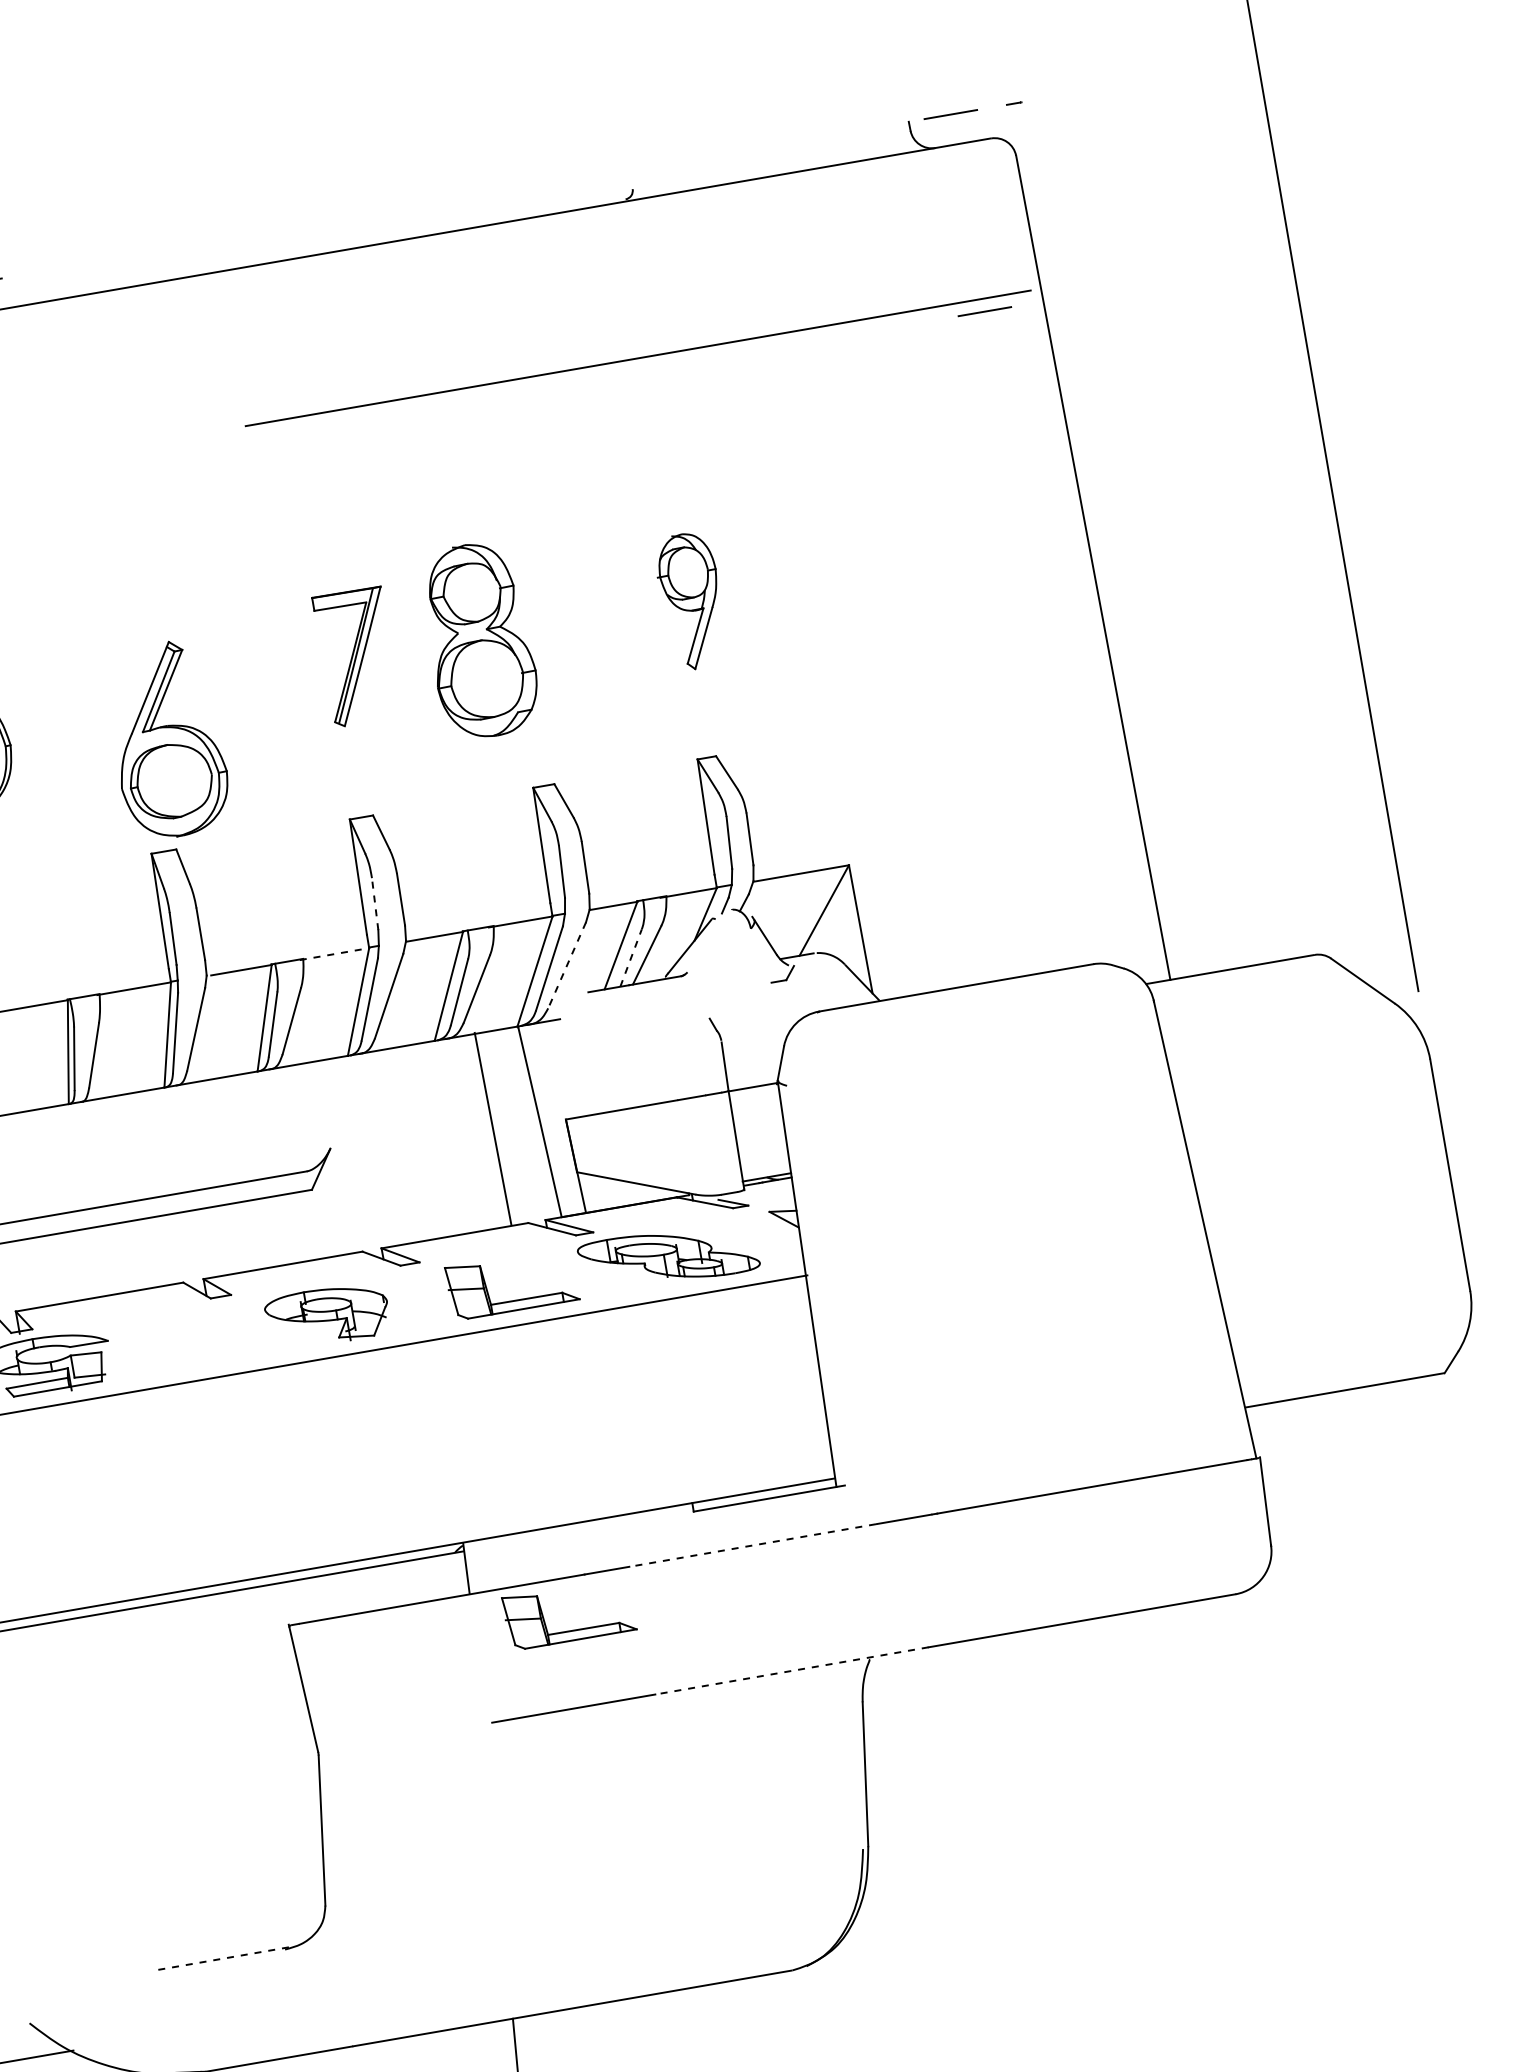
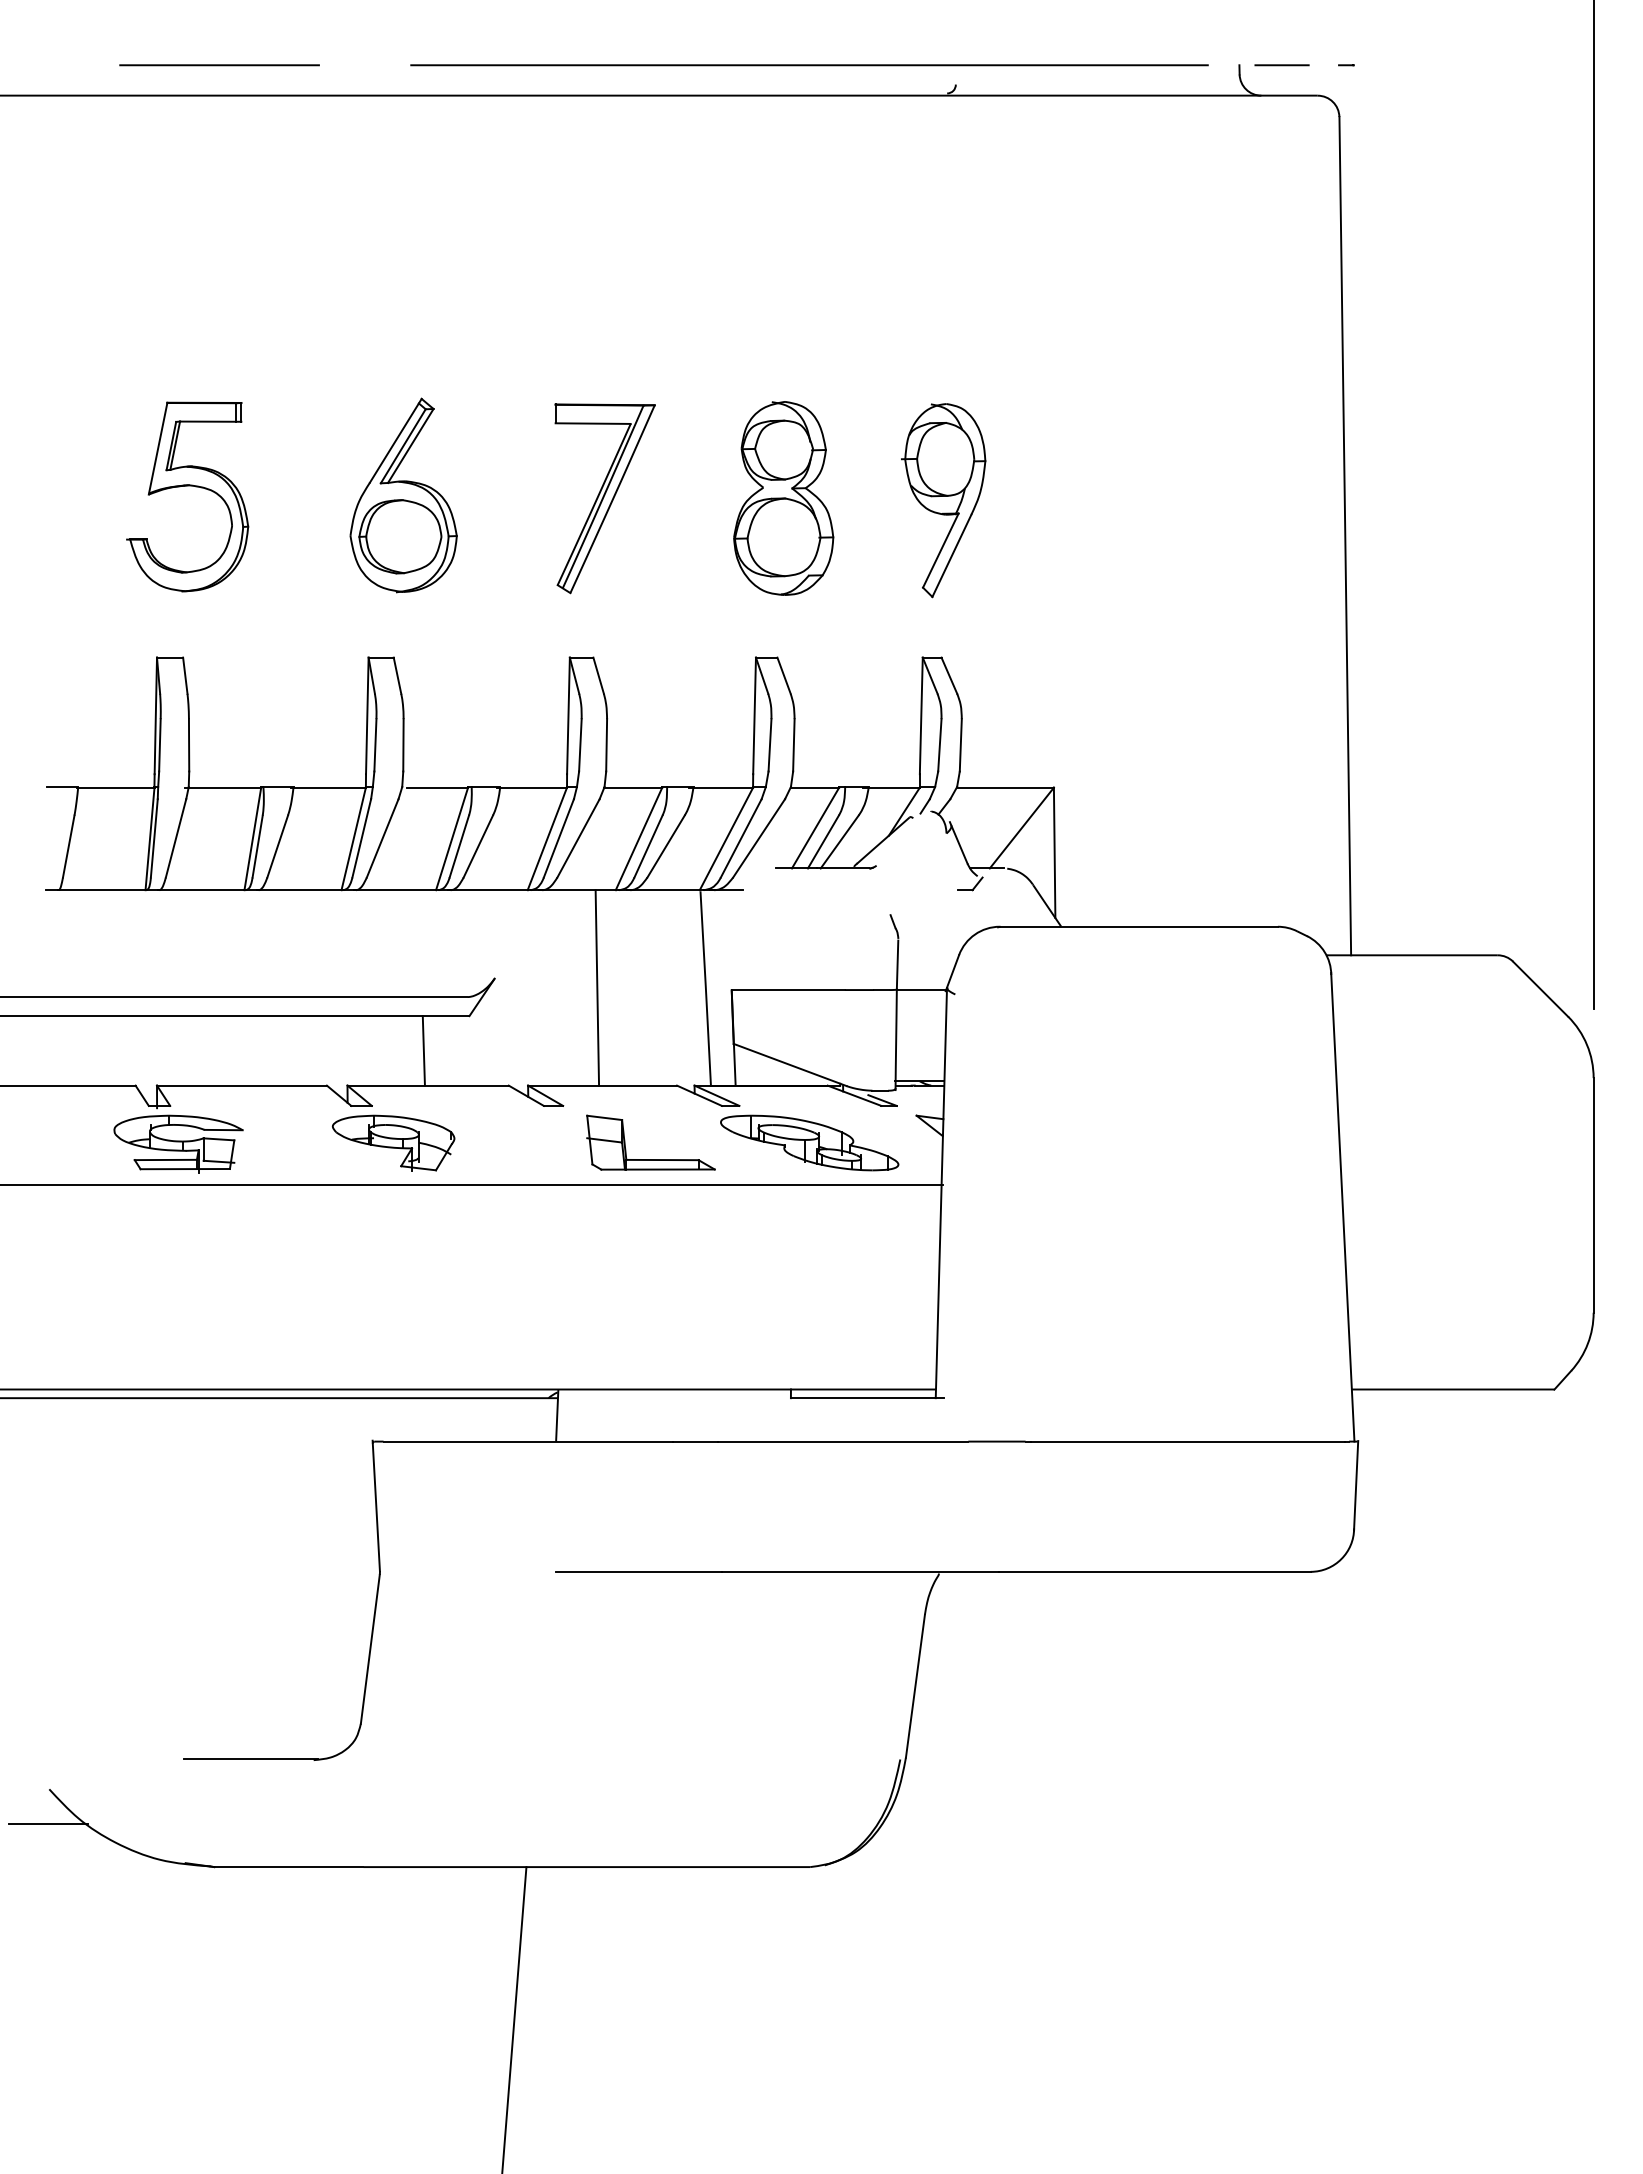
line: (984, 311) -> (1281, 265), removed
line: (638, 358) -> (809, 65), moved
part: (691, 601) -> (943, 500), size x1.43
part: (479, 640) -> (783, 498), moved
part: (356, 656) -> (604, 498), size x1.43
part: (167, 740) -> (403, 495), moved
line: (375, 903) -> (580, 744), dashed -> solid
line: (335, 953) -> (532, 787), dashed -> solid
line: (631, 958) -> (823, 842), dashed -> solid
line: (567, 965) -> (759, 838), dashed -> solid
line: (493, 1128) -> (597, 987), moved
line: (272, 1231) -> (423, 1050), added
part: (327, 1315) -> (393, 1142), moved
line: (751, 1545) -> (842, 1441), dashed -> solid
part: (571, 1630) -> (650, 1494), removed
line: (791, 1670) -> (860, 1571), dashed -> solid
line: (222, 1958) -> (250, 1758), dashed -> solid

